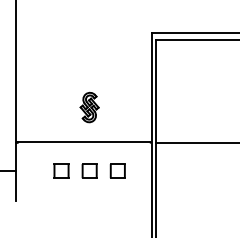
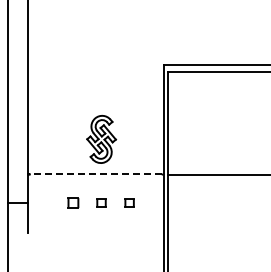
part: (89, 107) -> (101, 139), size x1.6
line: (83, 142) -> (95, 174), solid -> dashed
part: (61, 170) -> (73, 202), size x0.7
part: (89, 170) -> (101, 202), size x0.6
part: (117, 170) -> (129, 202), size x0.6

